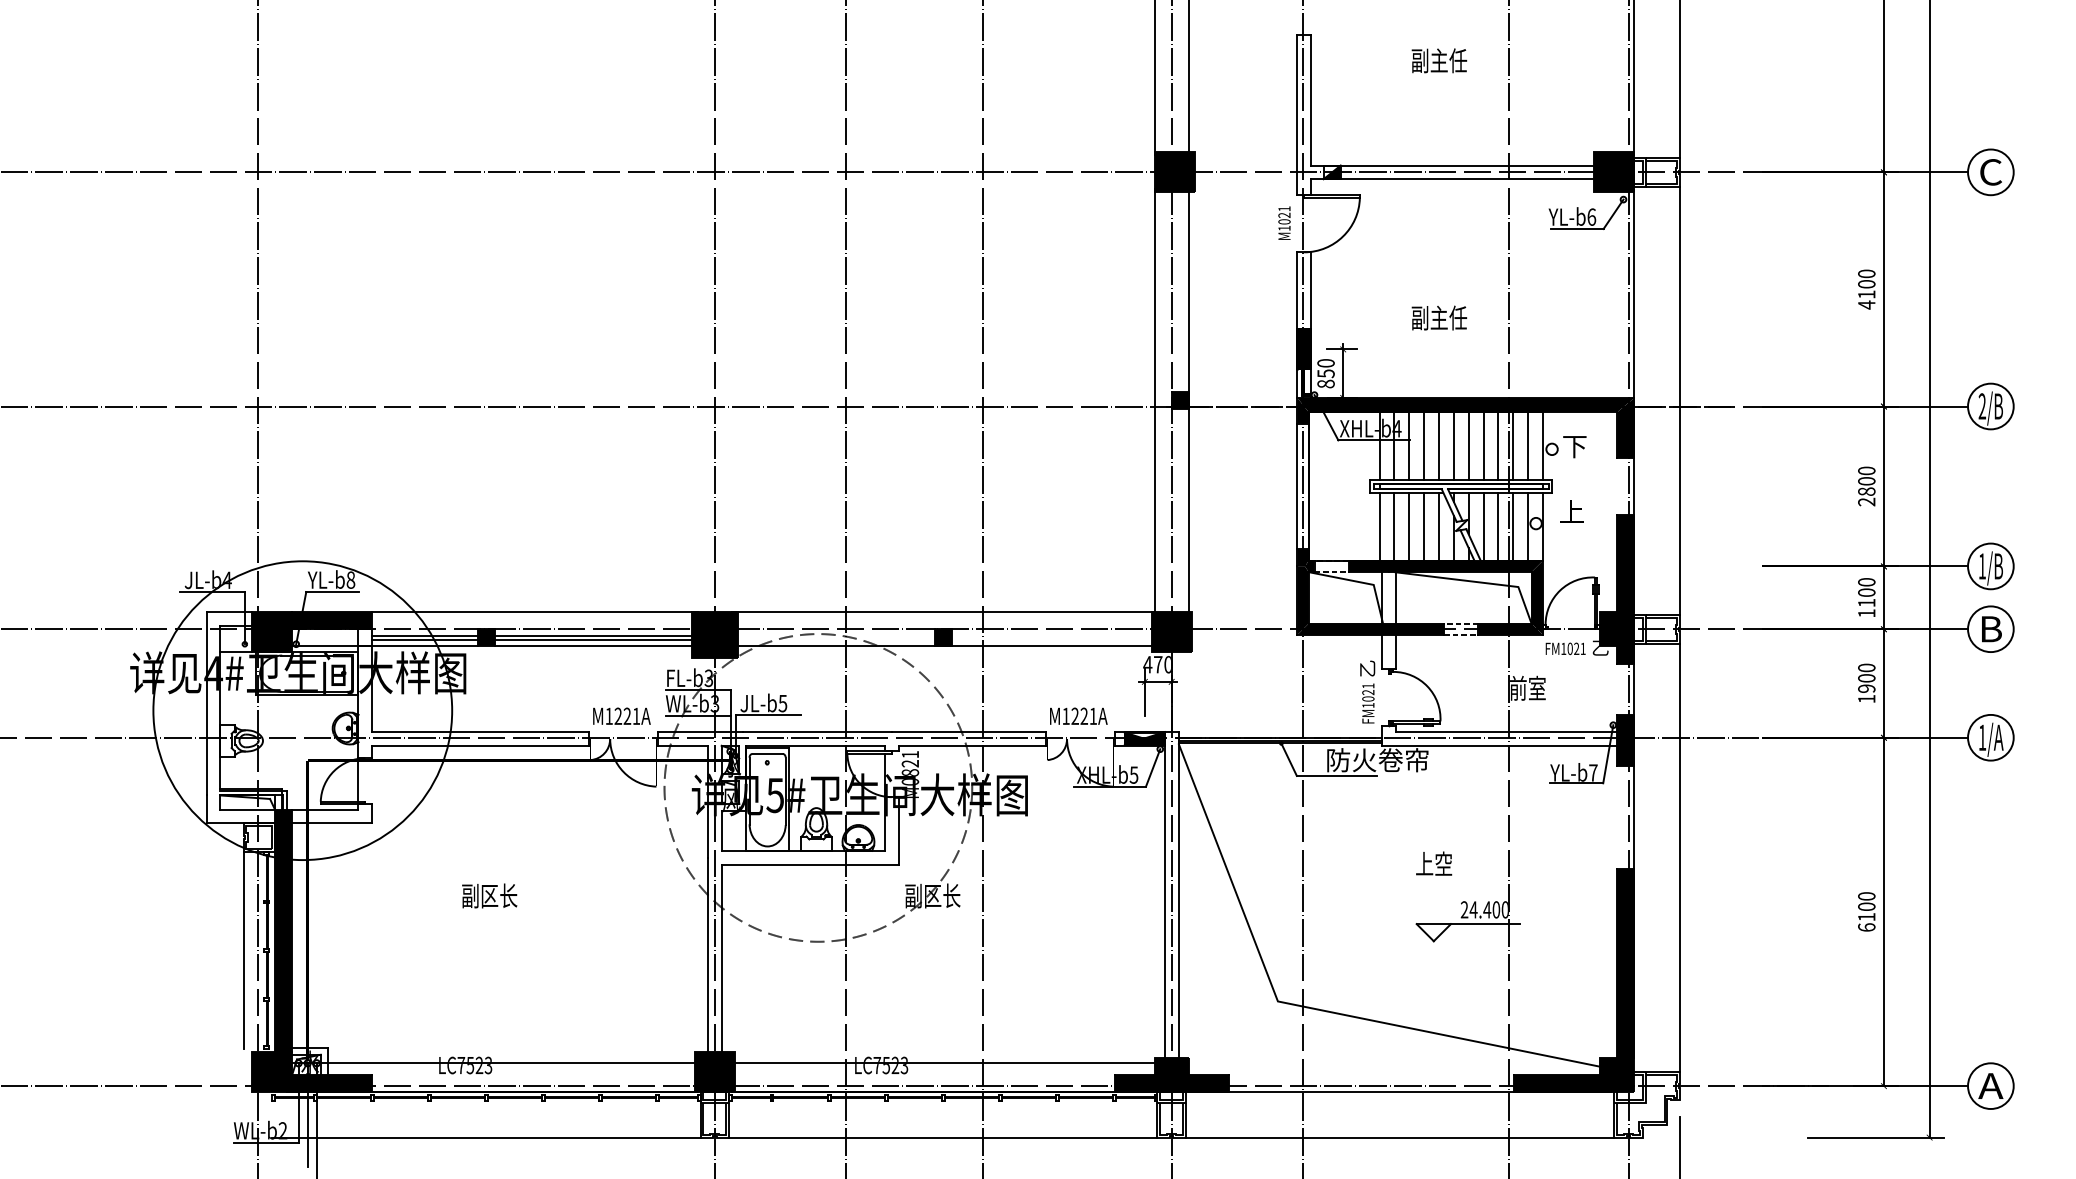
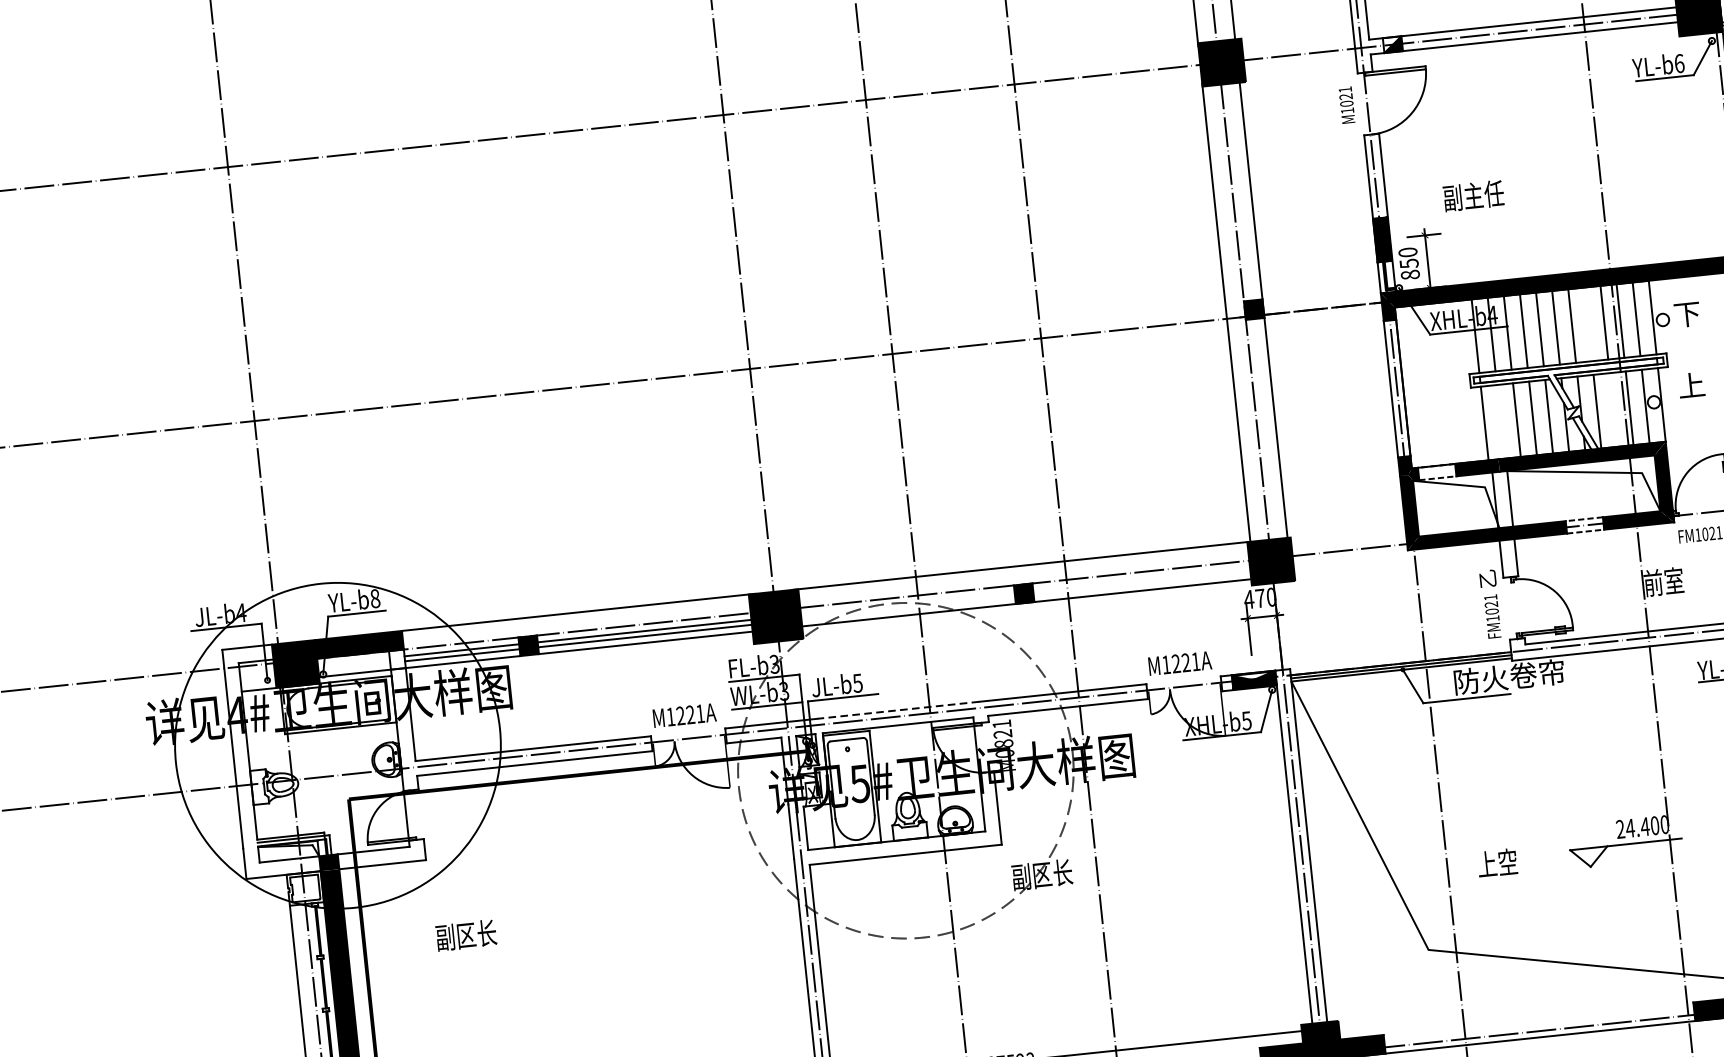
text: (1439, 317) -> (1473, 195), moved
line: (1483, 446) -> (1588, 324), removed
line: (1394, 526) -> (1500, 421), removed
line: (1498, 526) -> (1613, 409), removed
line: (817, 732) -> (898, 710), solid -> dashed
text: (1434, 863) -> (1497, 862), moved
text: (489, 895) -> (466, 934), moved

